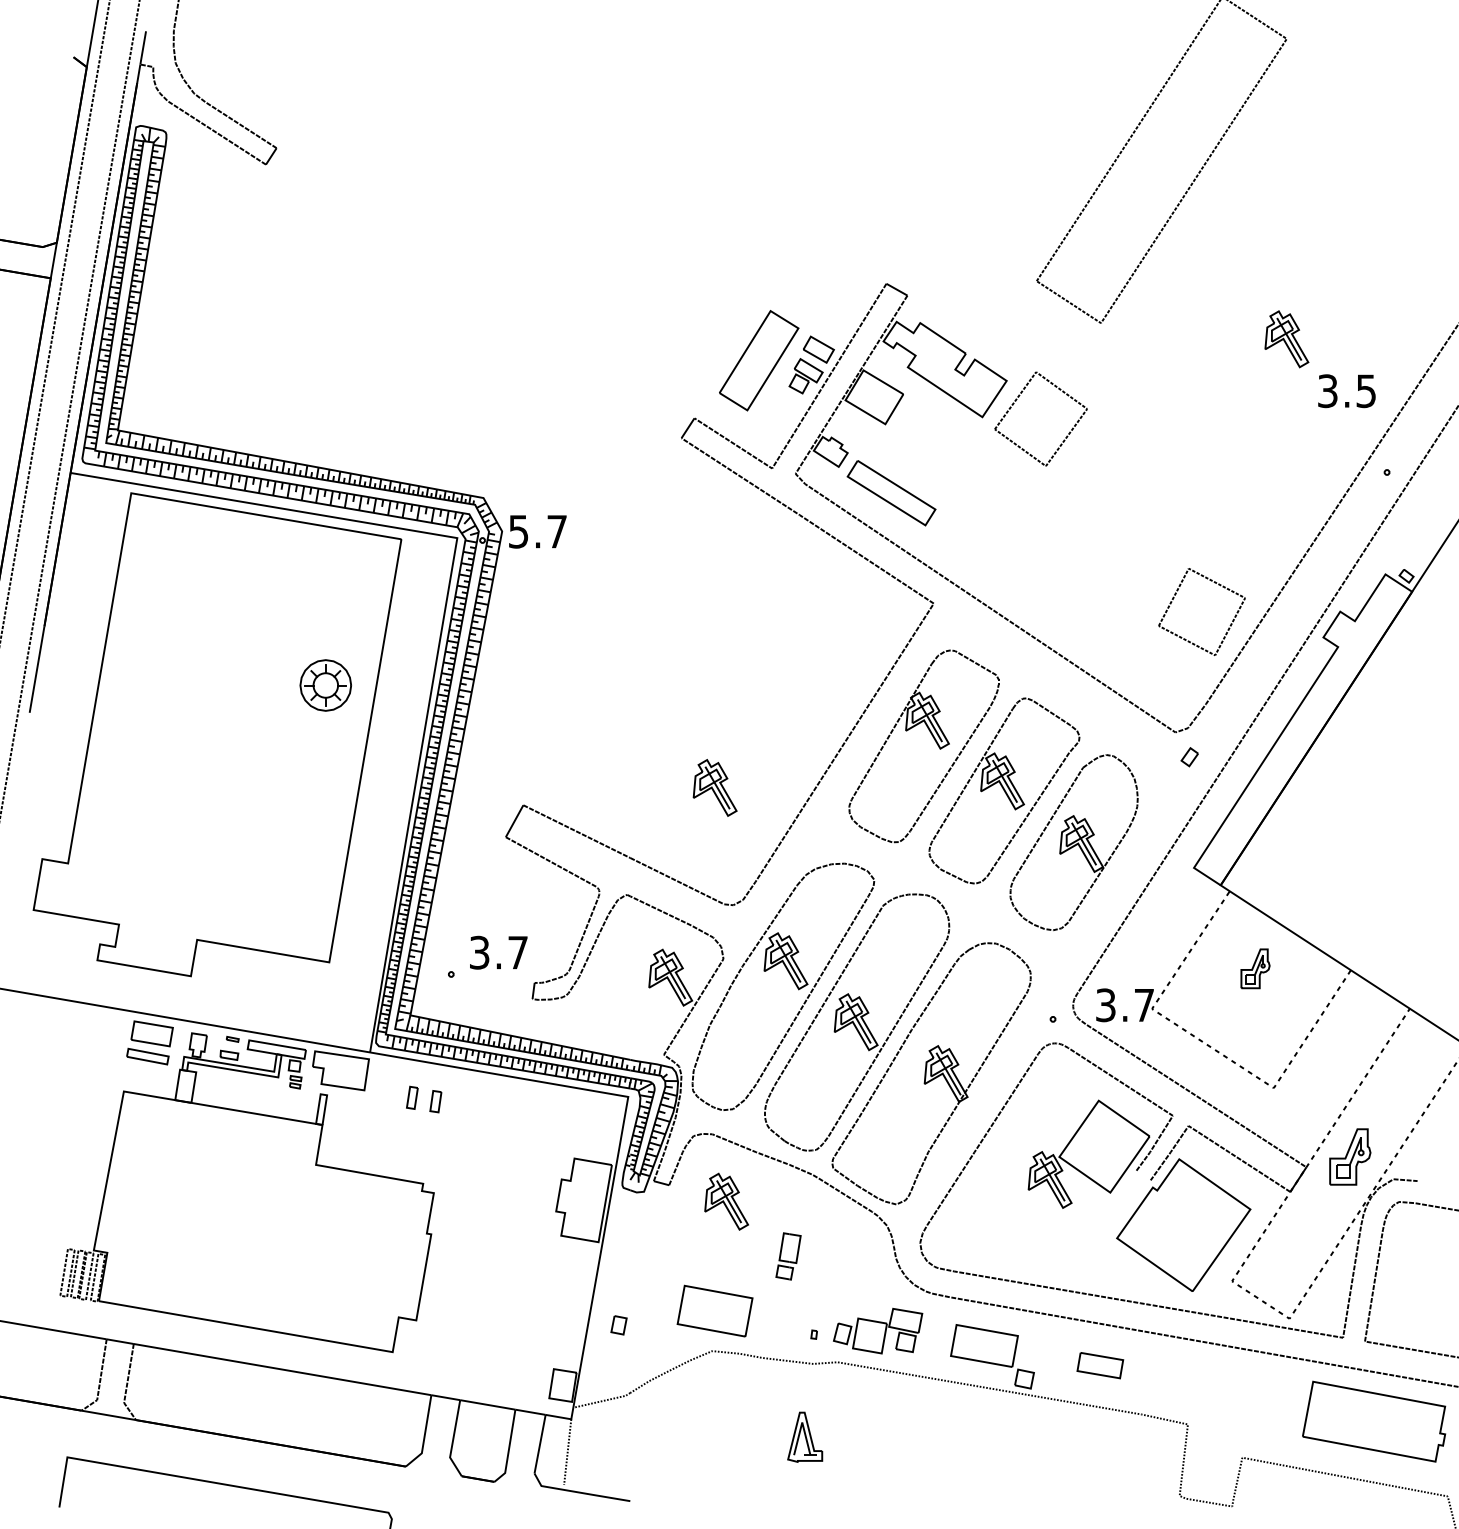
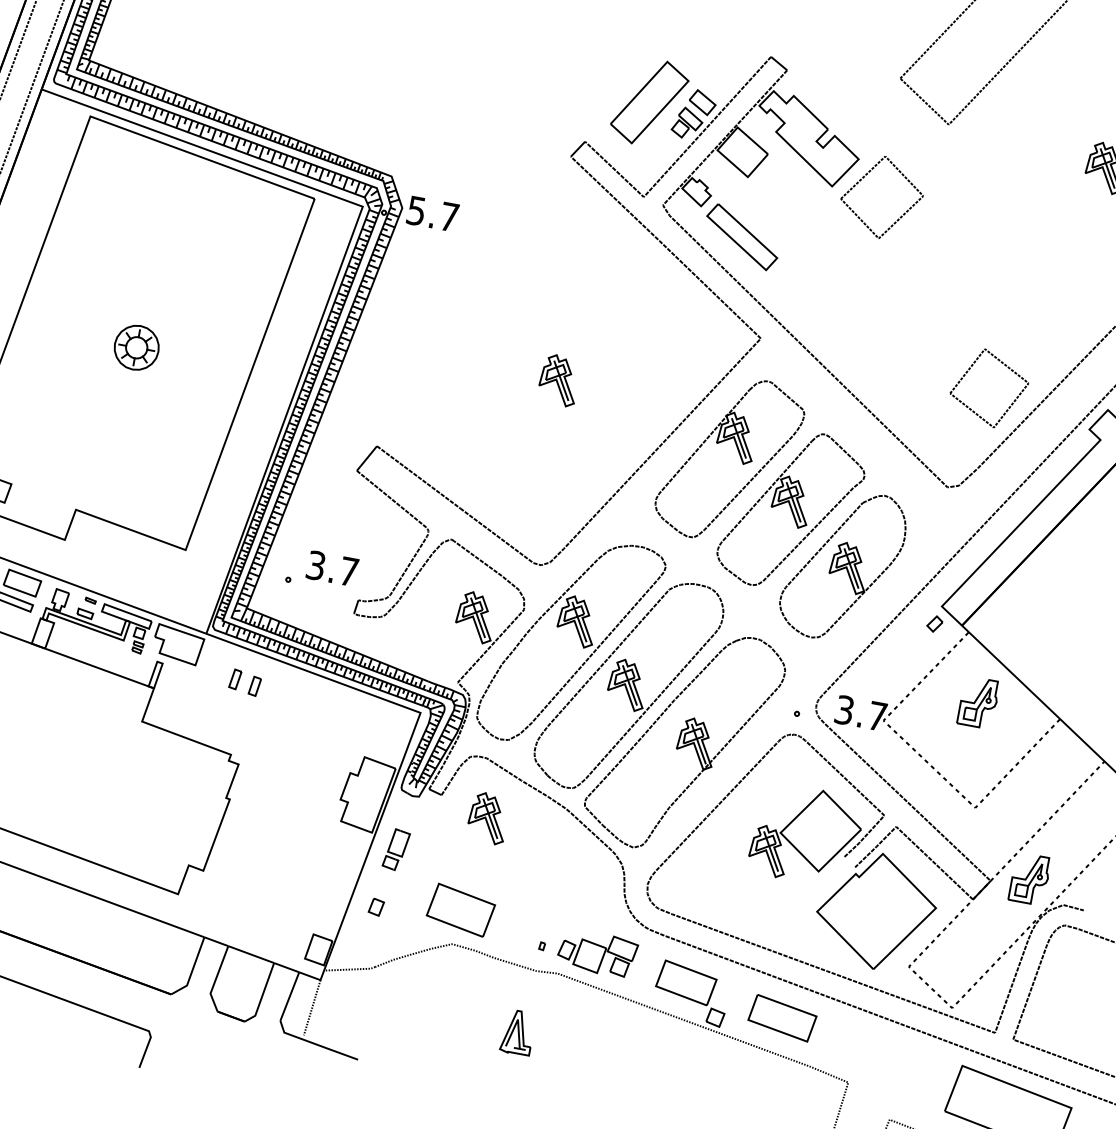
part: (325, 685) -> (136, 347), moved
part: (1189, 757) -> (934, 624), moved
part: (714, 787) -> (558, 379), moved
part: (1255, 968) -> (978, 702), size x1.43
part: (788, 1256) -> (396, 849), moved
part: (1100, 1365) -> (782, 1018), size x1.67

